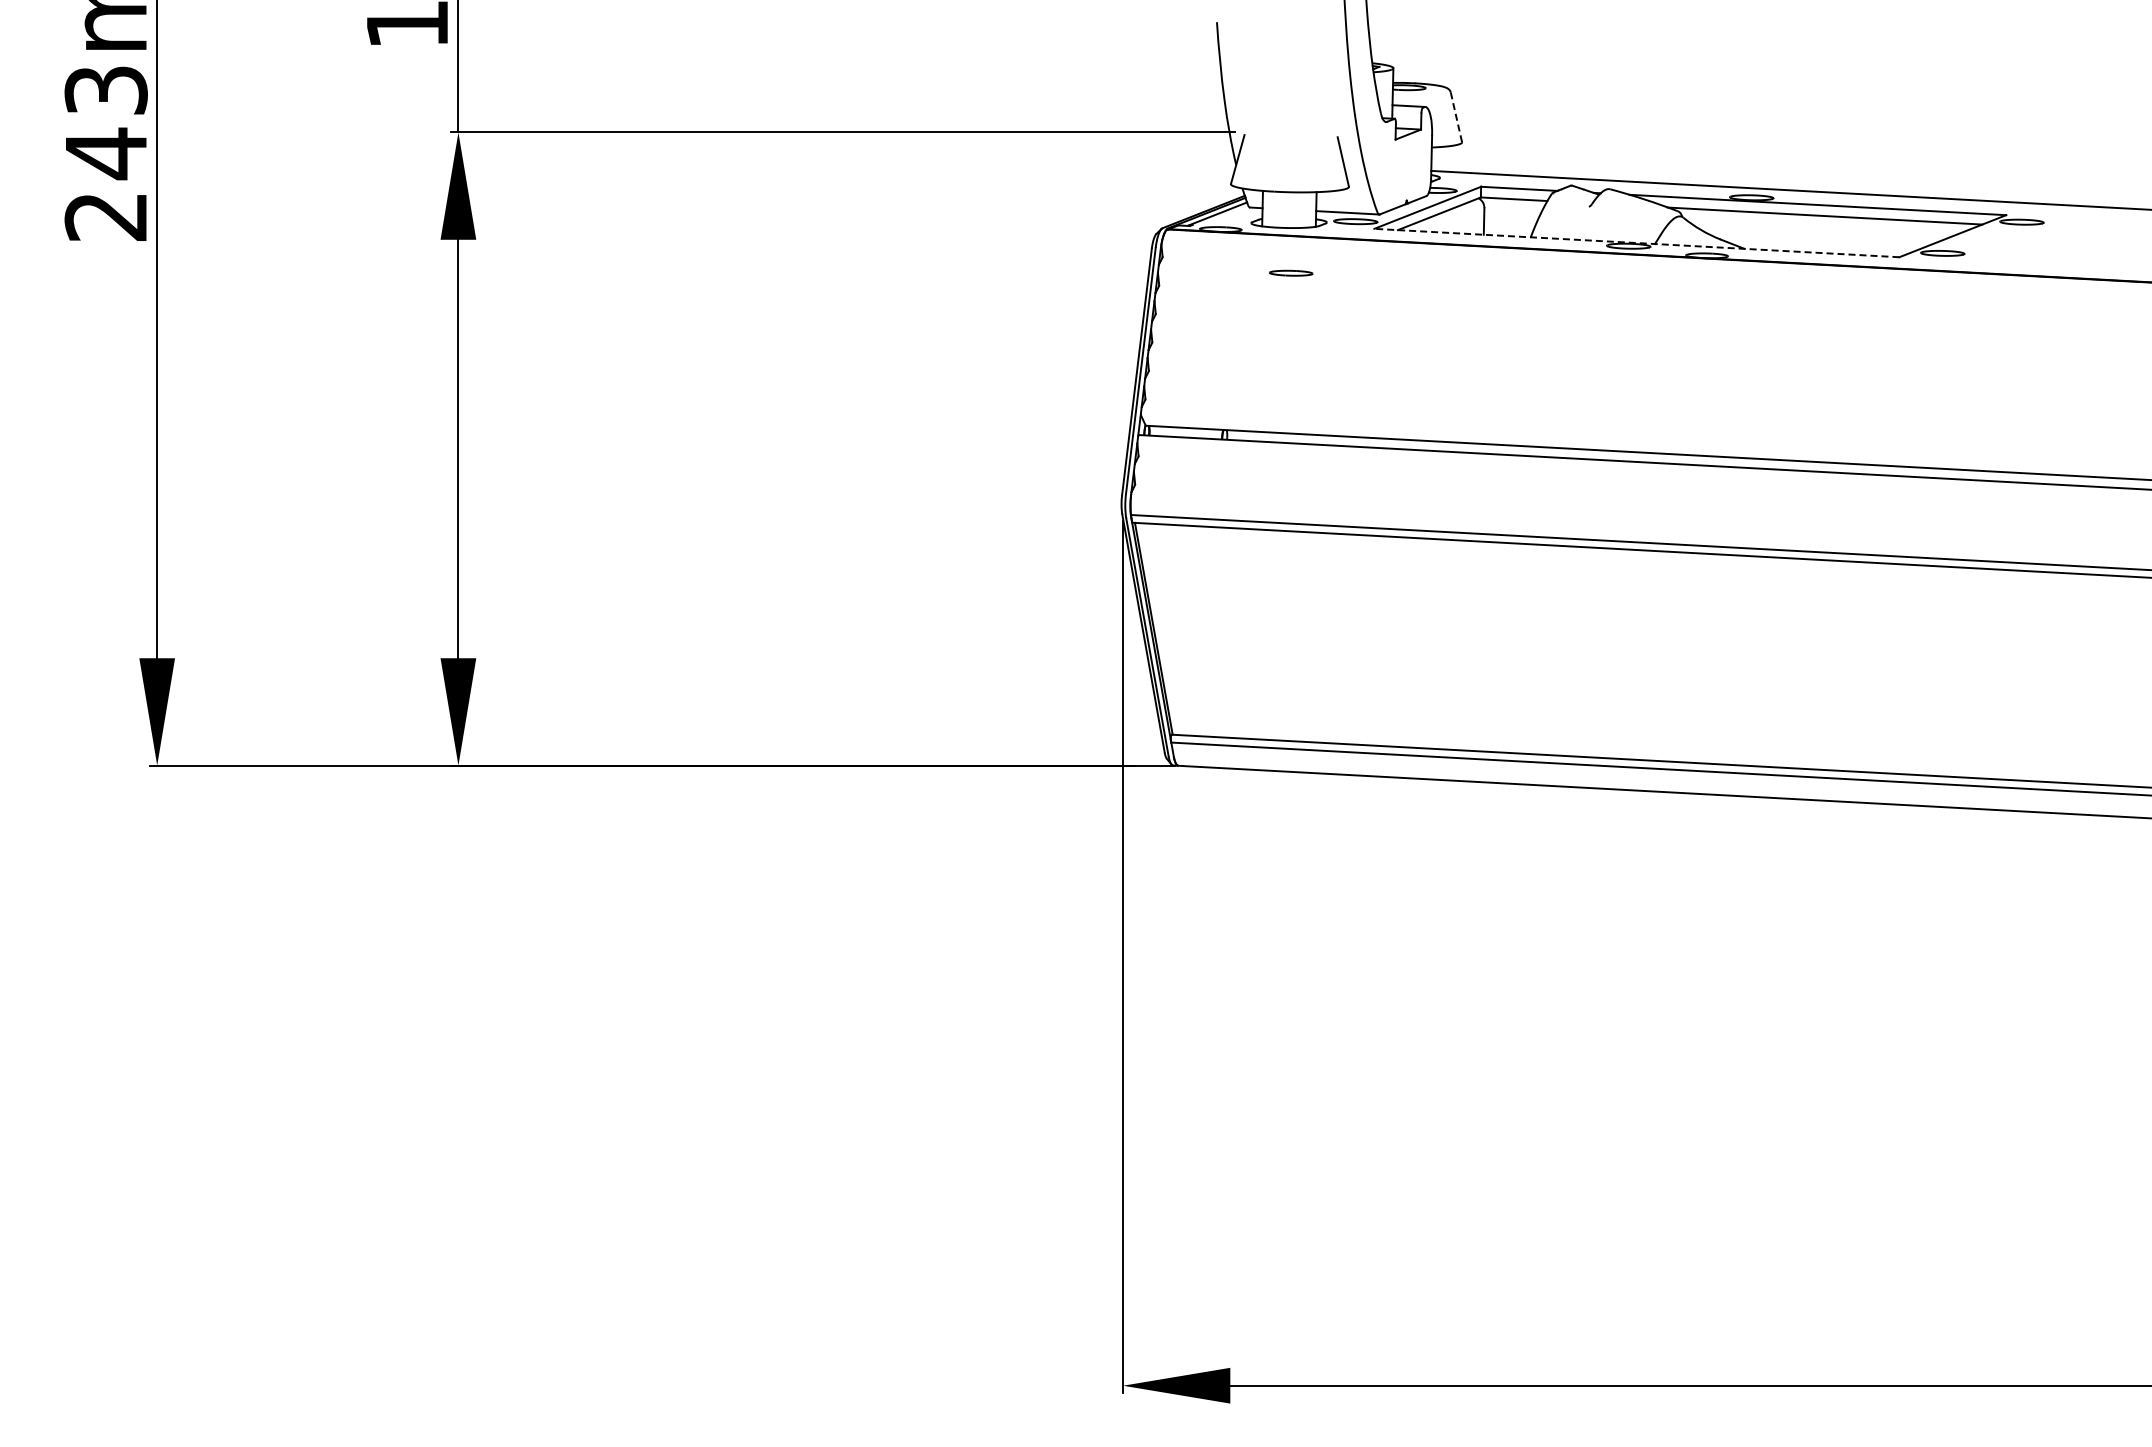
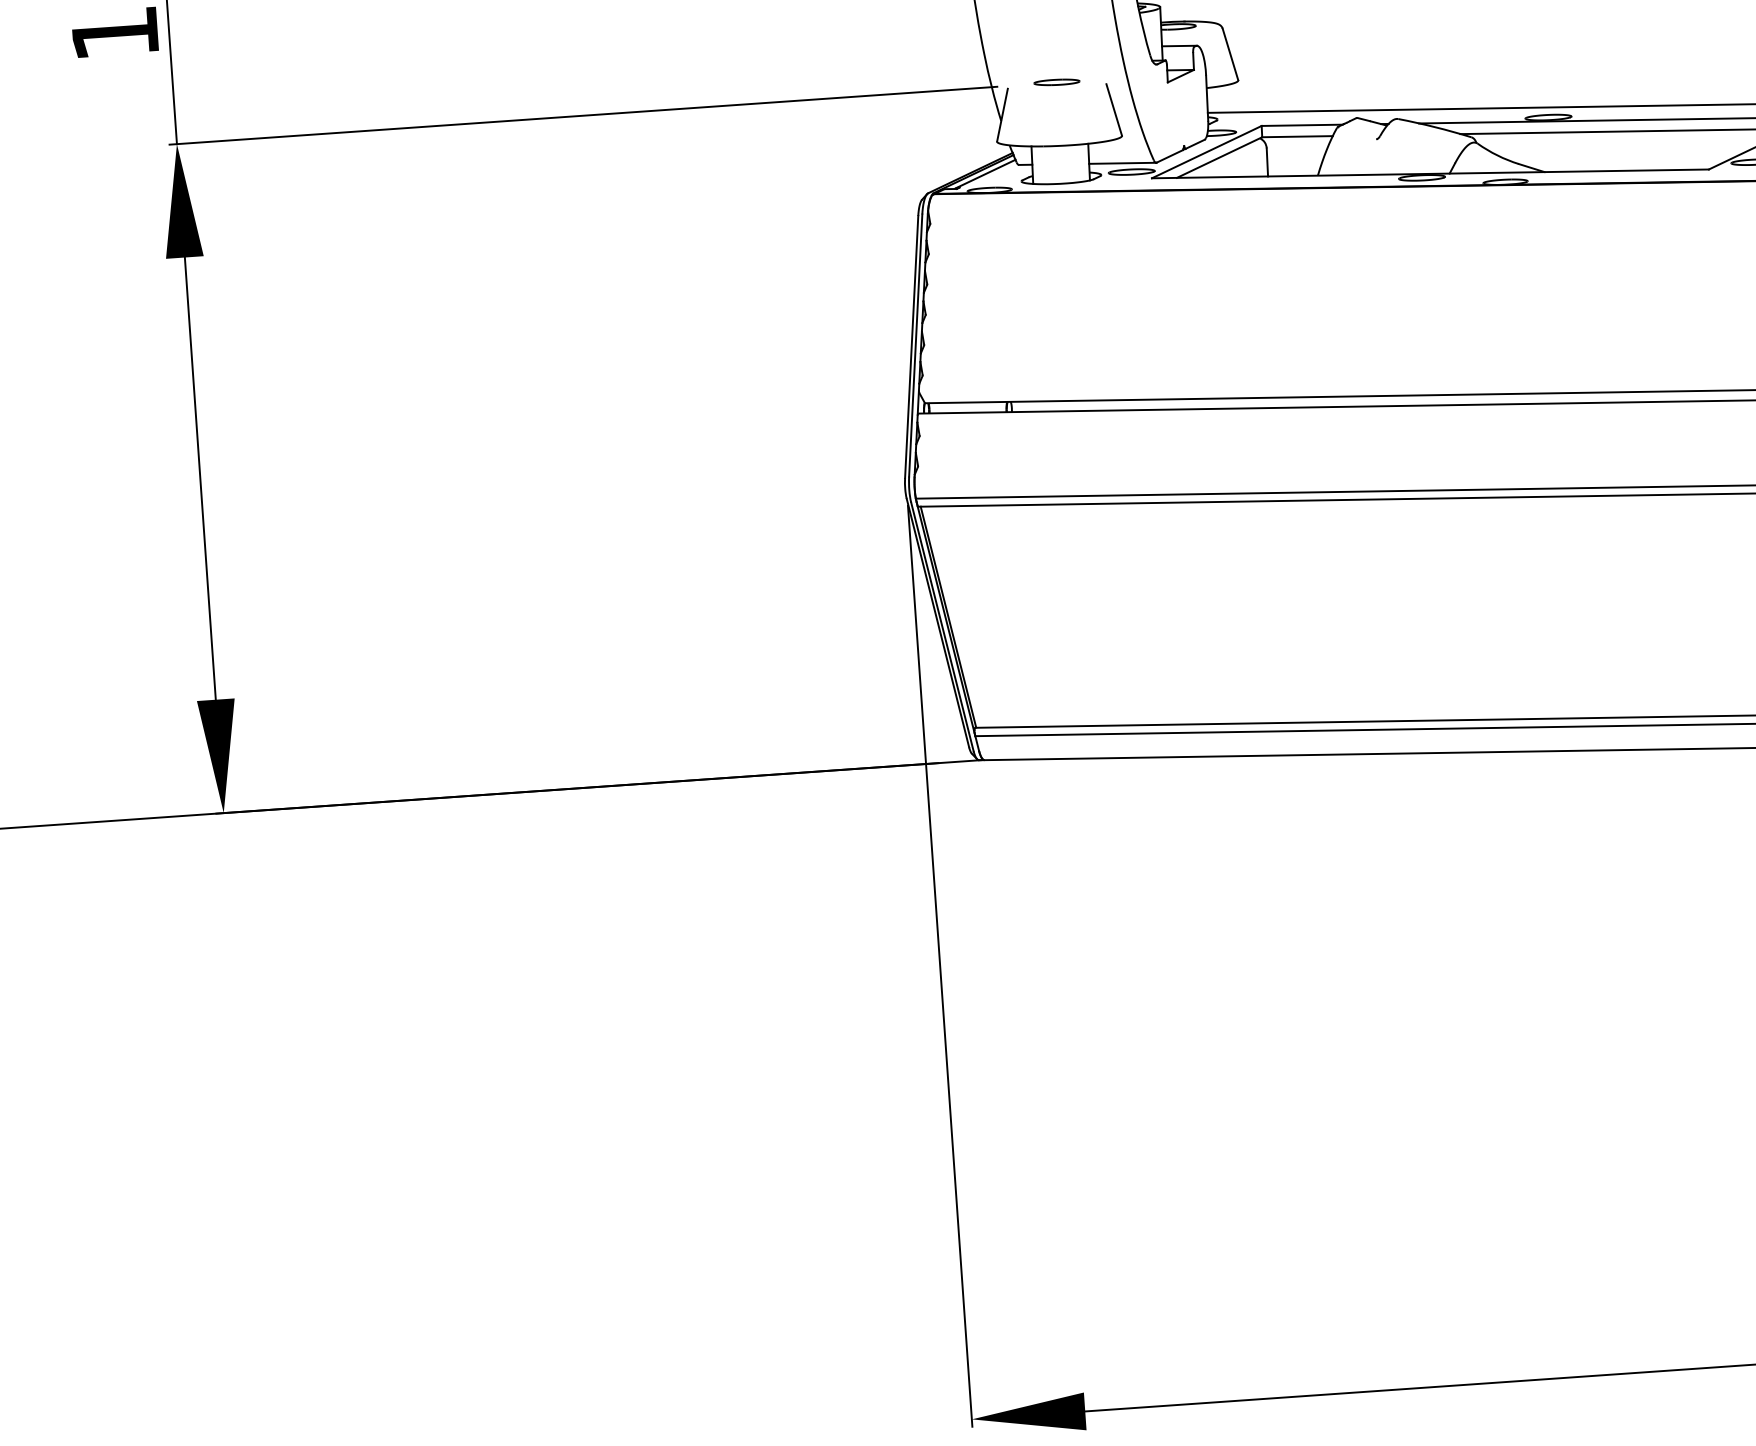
line: (1456, 116) -> (1230, 53), dashed -> solid
line: (1636, 243) -> (1430, 174), dashed -> solid
part: (1291, 272) -> (1057, 81), moved

